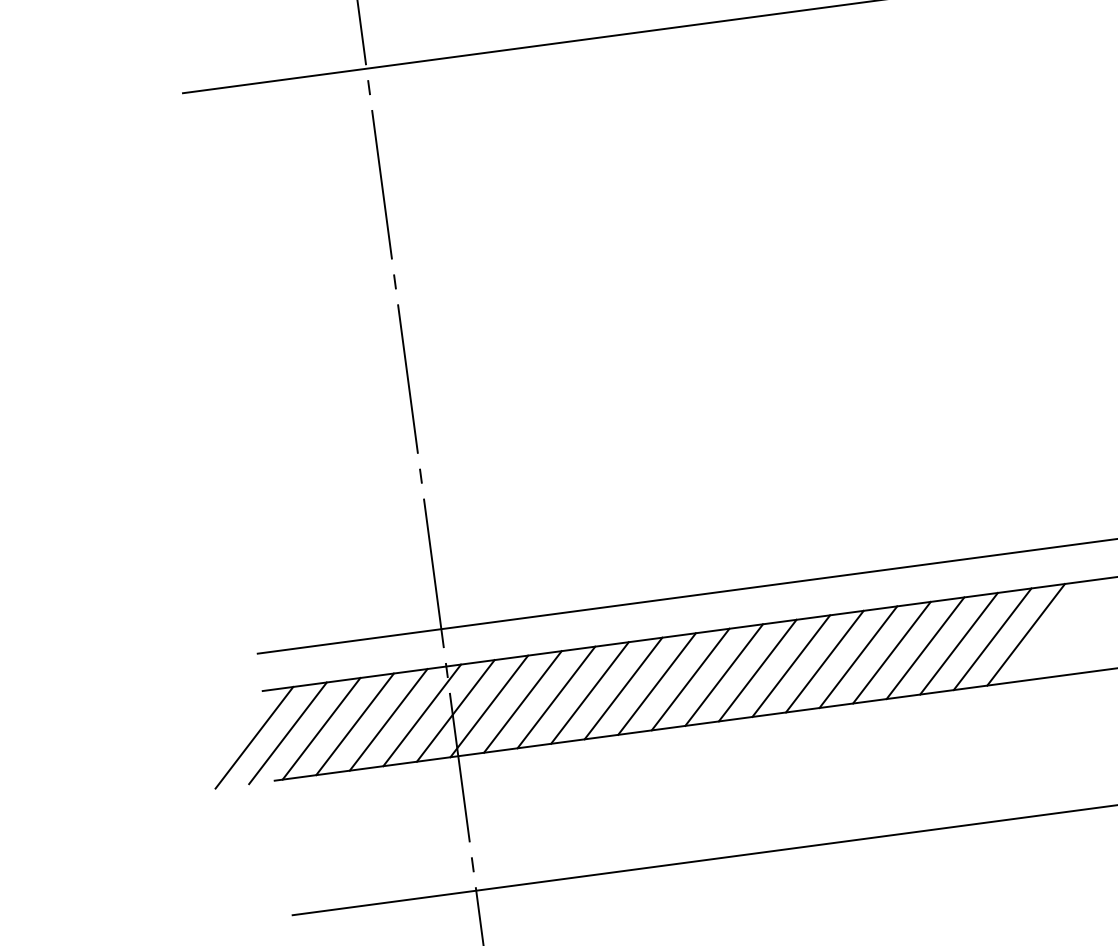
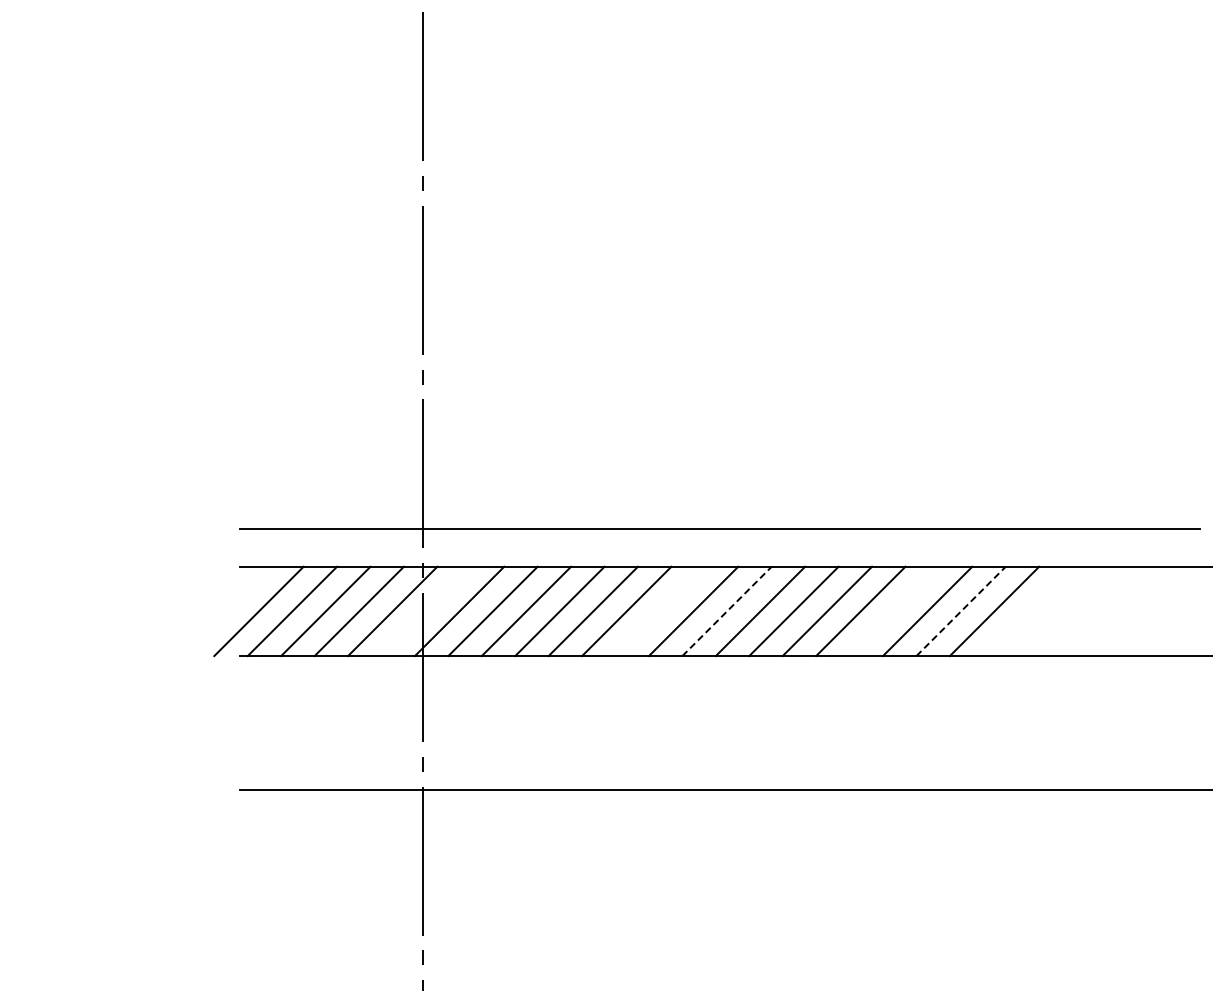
line: (992, 639) -> (961, 611), solid -> dashed
line: (924, 648) -> (893, 611), removed
line: (758, 670) -> (727, 611), solid -> dashed
line: (689, 679) -> (659, 611), removed
line: (455, 711) -> (425, 611), removed
line: (254, 737) -> (225, 611), removed

